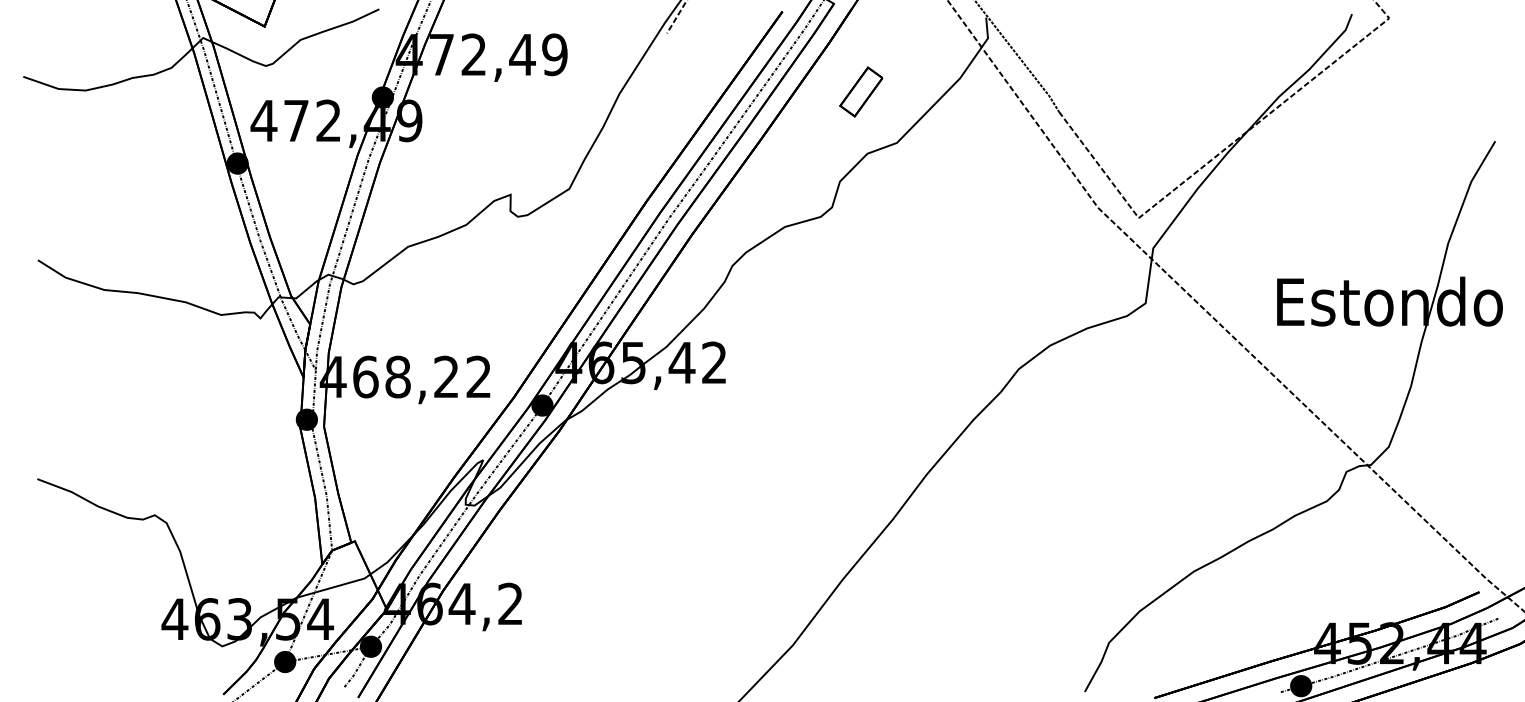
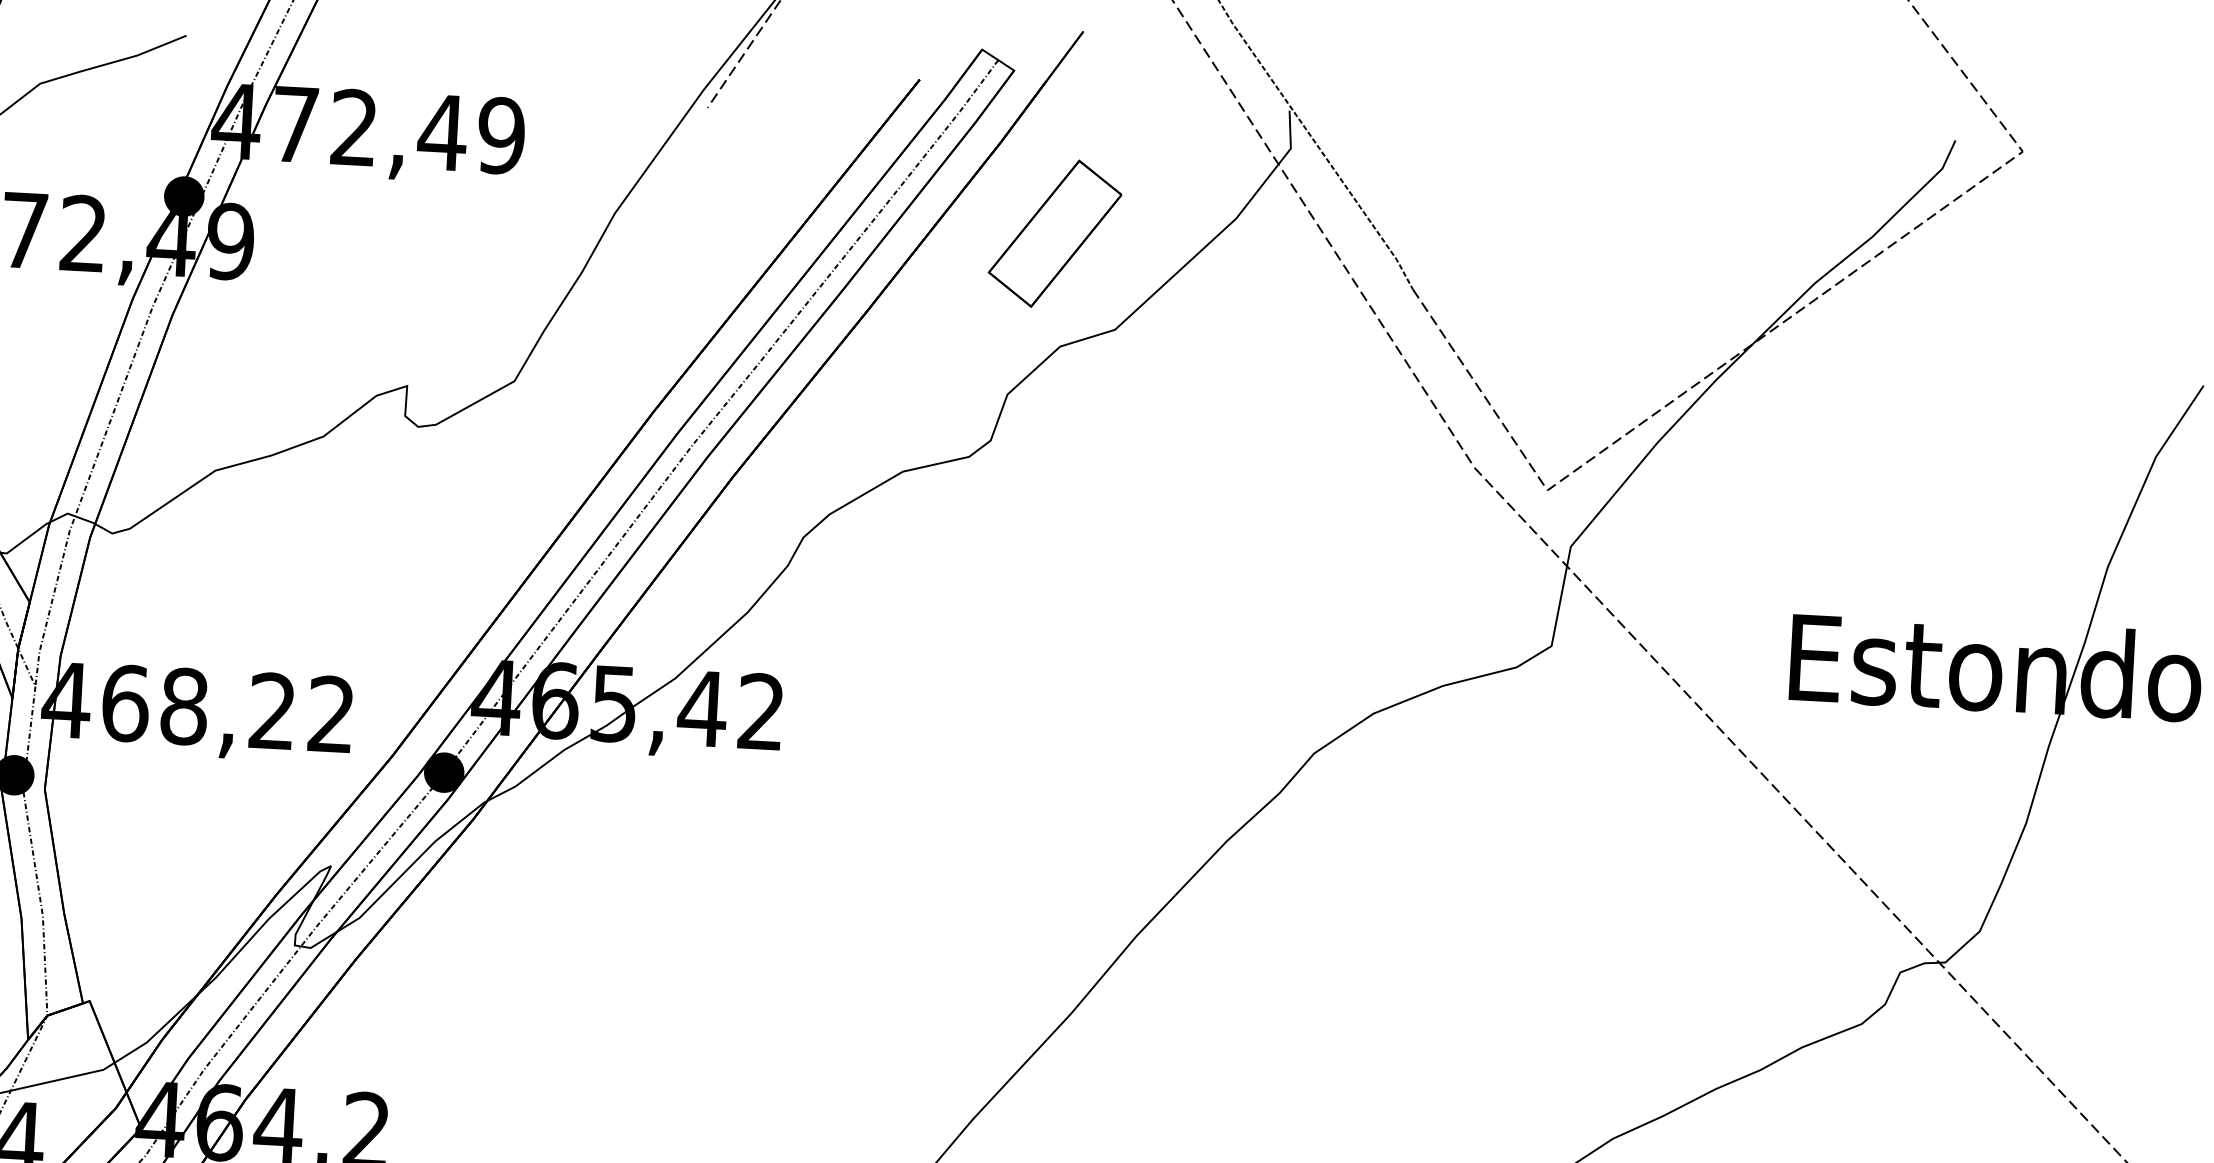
part: (861, 91) -> (1055, 232), size x1.67

